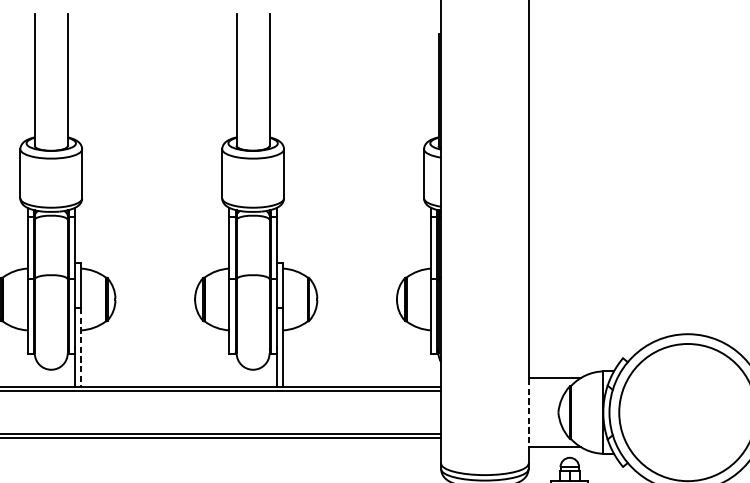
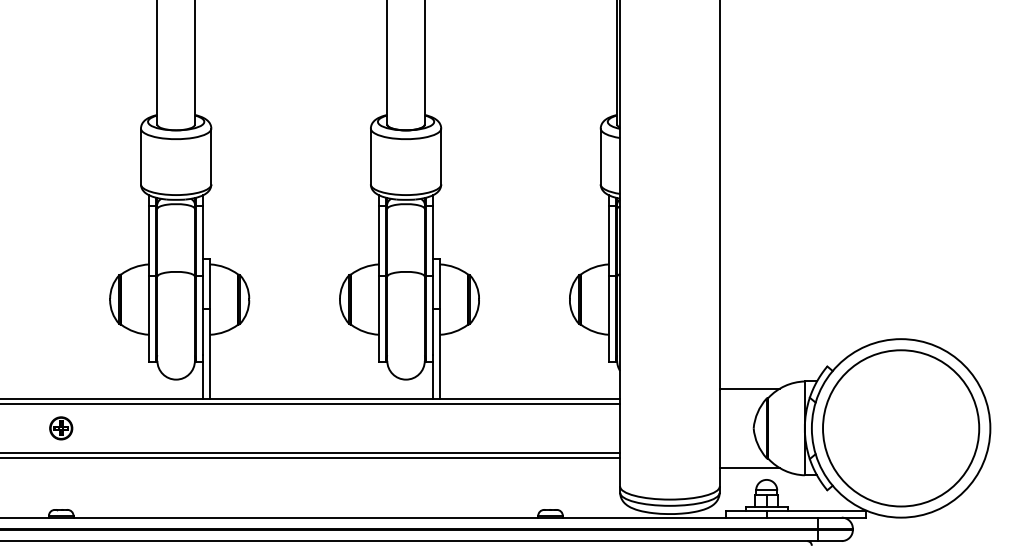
line: (81, 347) -> (210, 354), dashed -> solid
line: (528, 413) -> (719, 429), dashed -> solid

